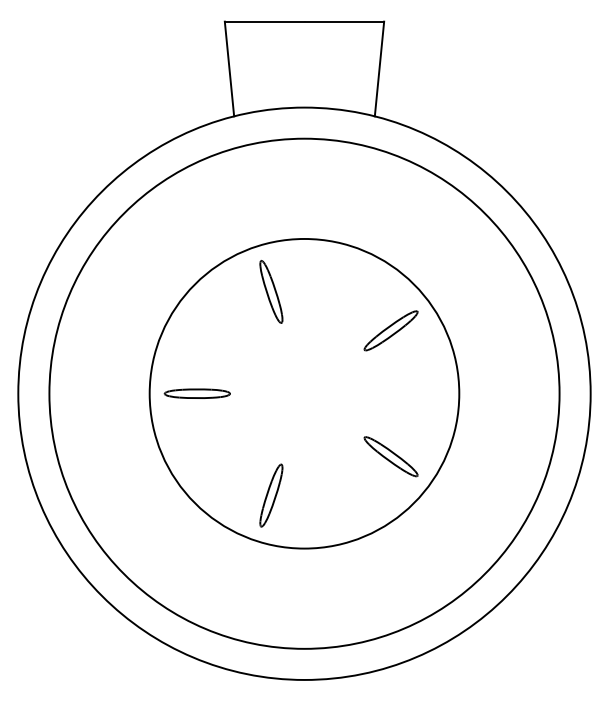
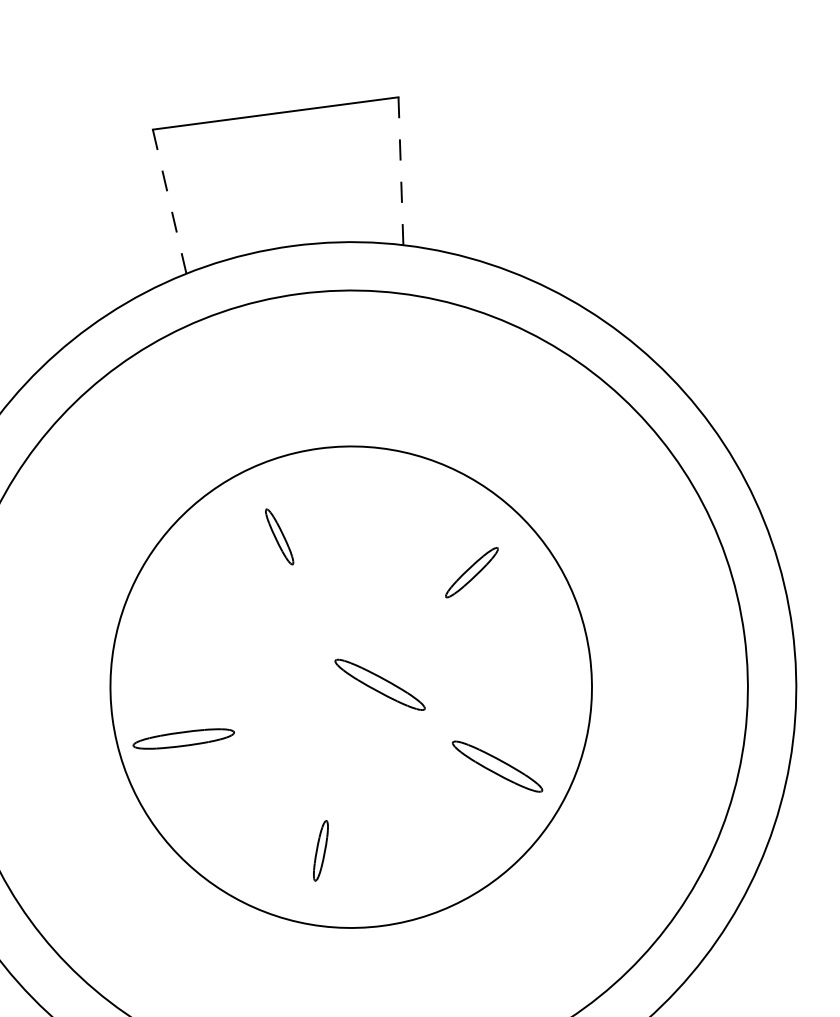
line: (229, 69) -> (169, 202), solid -> dashed
line: (379, 69) -> (401, 172), solid -> dashed
part: (271, 291) -> (279, 536), size x0.6
part: (390, 330) -> (470, 572), size x0.7
part: (196, 393) -> (182, 738), moved
part: (322, 394) -> (379, 684), added
part: (271, 495) -> (321, 850), size x0.6

